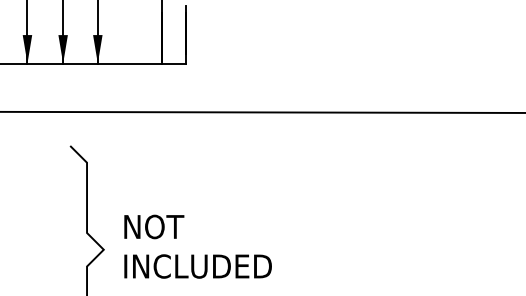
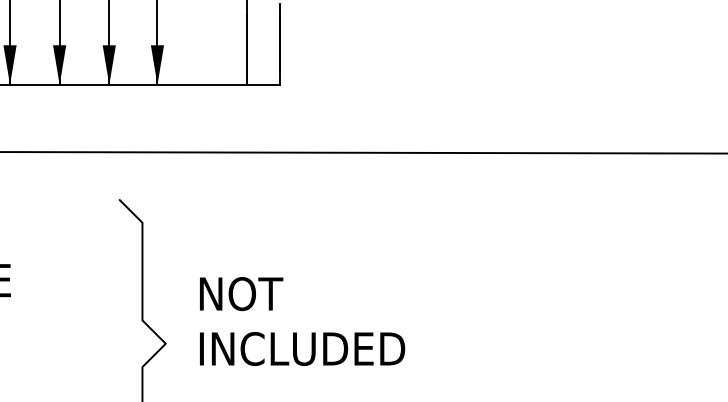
text: (197, 246) -> (301, 321), moved

